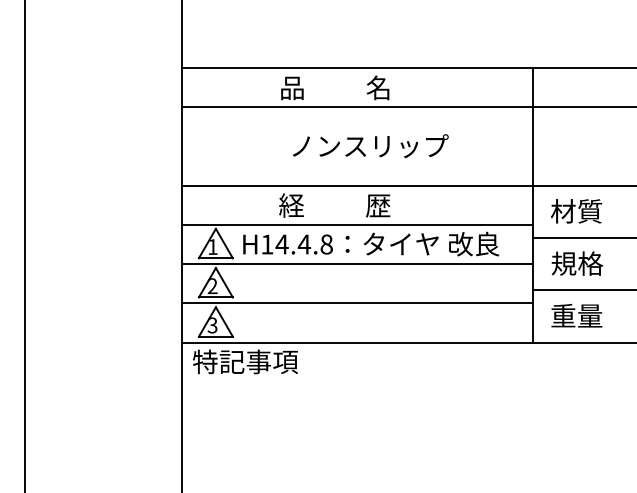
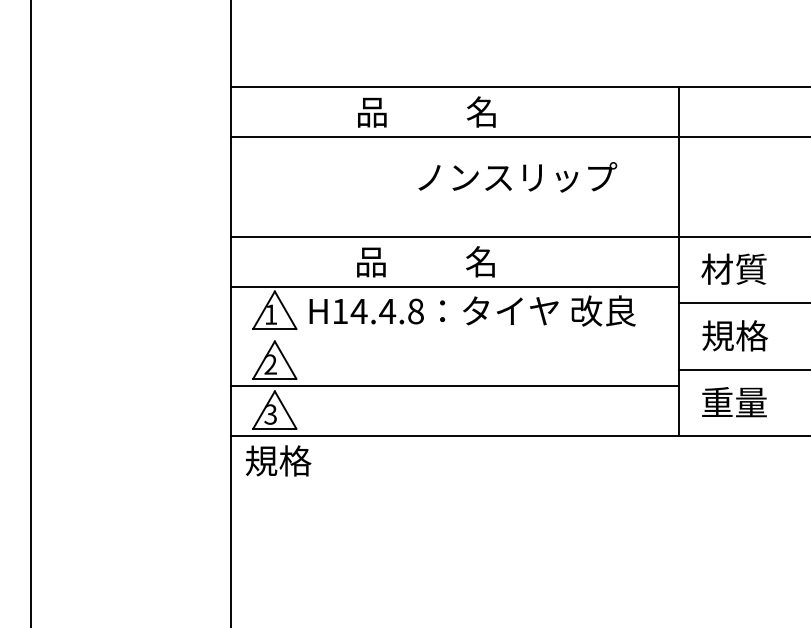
text: (370, 146) -> (517, 177), moved
text: (334, 205) -> (425, 261), 経          歴 -> 品          名
line: (357, 264) -> (455, 336), removed
text: (245, 361) -> (312, 460), 特記事項 -> 規格

